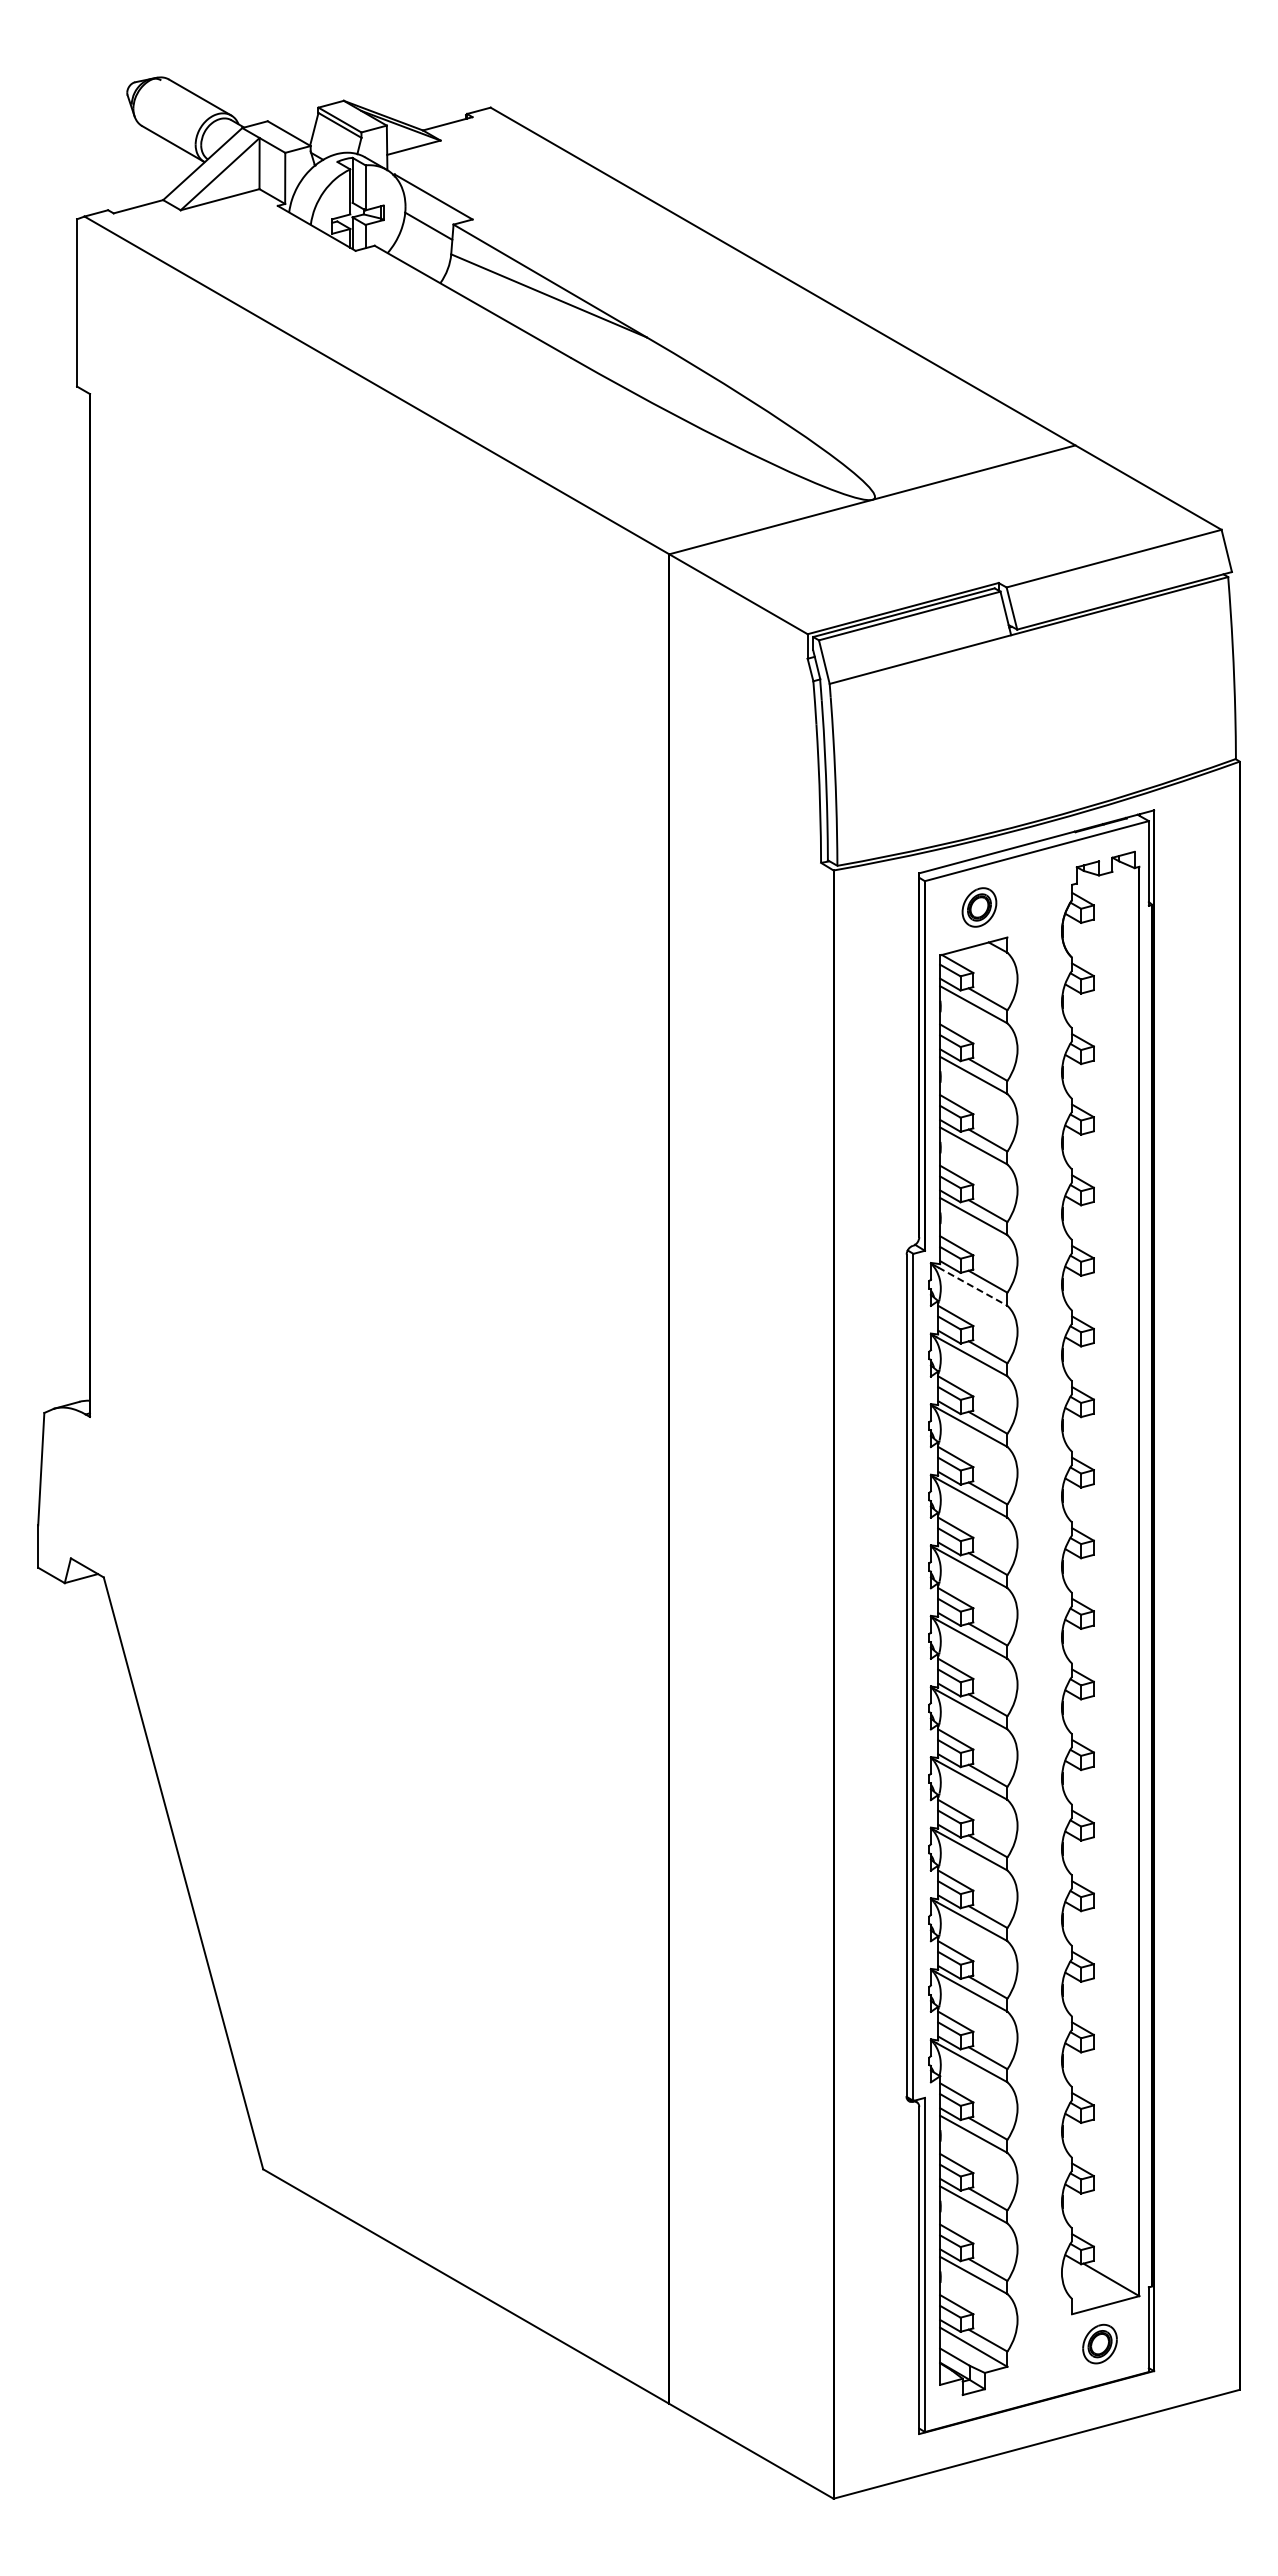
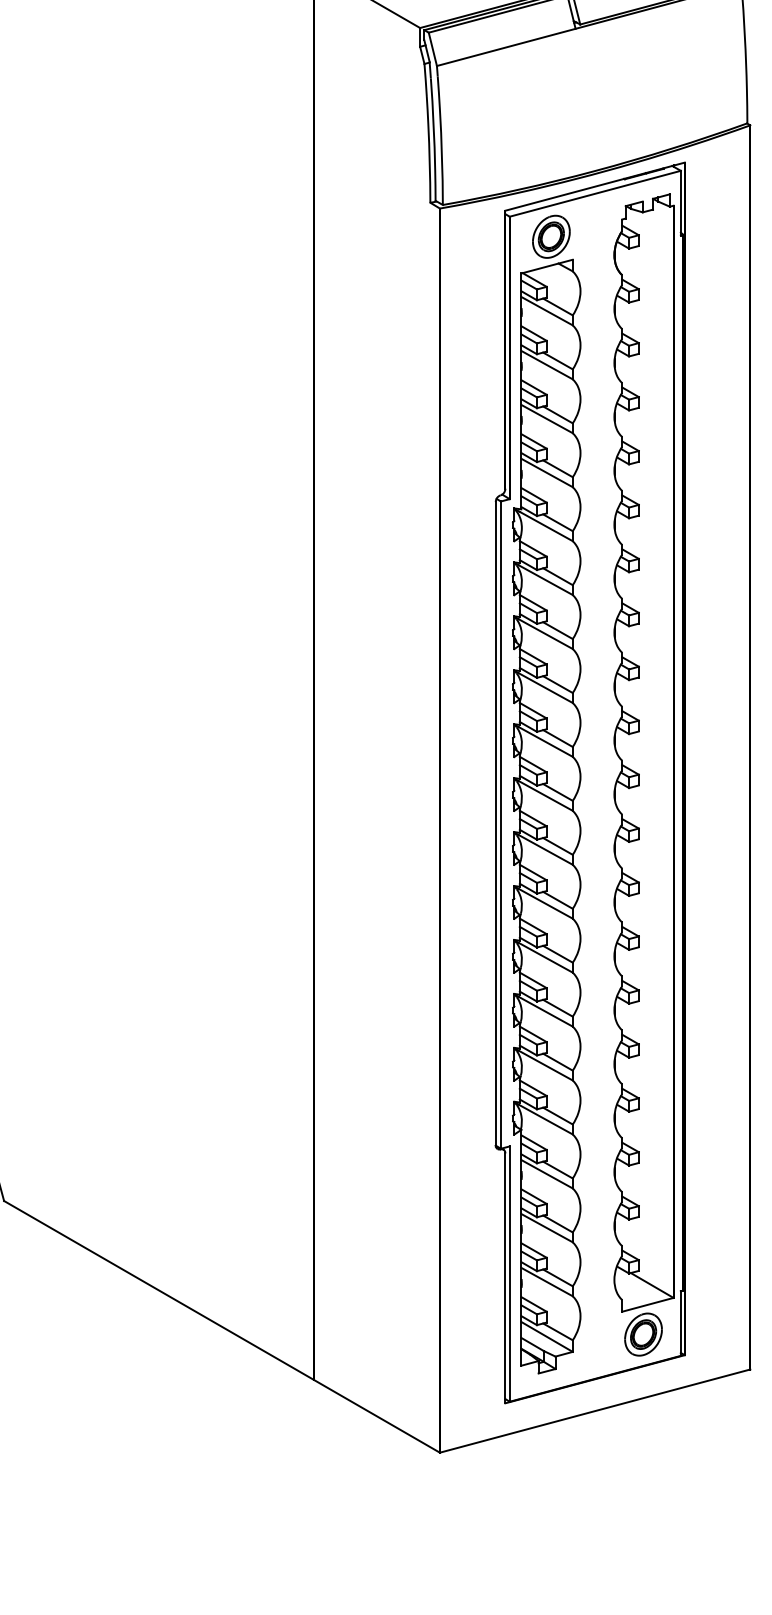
part: (979, 907) -> (551, 236), size x1.43
line: (973, 1286) -> (546, 526), dashed -> solid
part: (1099, 2343) -> (643, 1334), size x1.43

